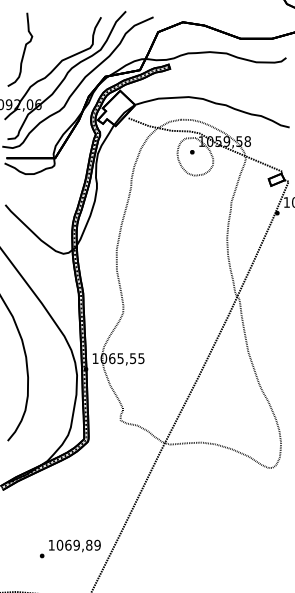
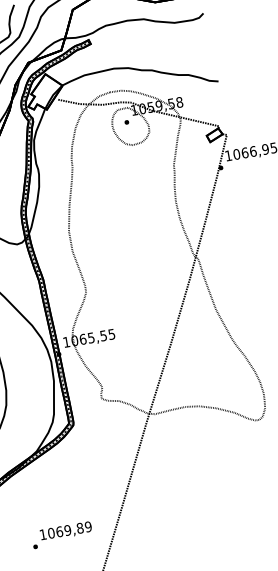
text: (70, 548) -> (62, 534), moved

